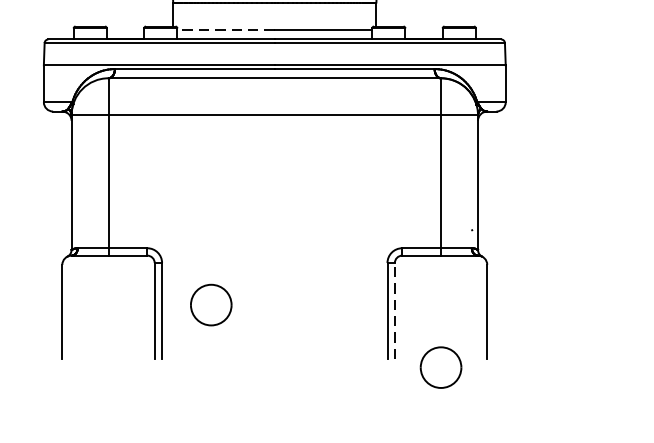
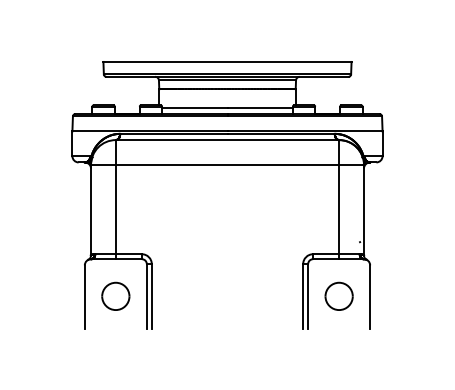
line: (225, 29) -> (194, 107), dashed -> solid
part: (210, 303) -> (115, 295), moved
line: (395, 309) -> (308, 295), dashed -> solid
part: (440, 366) -> (338, 295), moved

